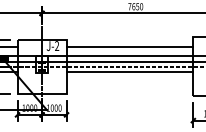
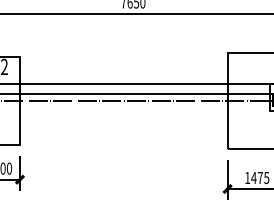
line: (129, 47) -> (123, 69), removed
line: (129, 71) -> (123, 108), removed

